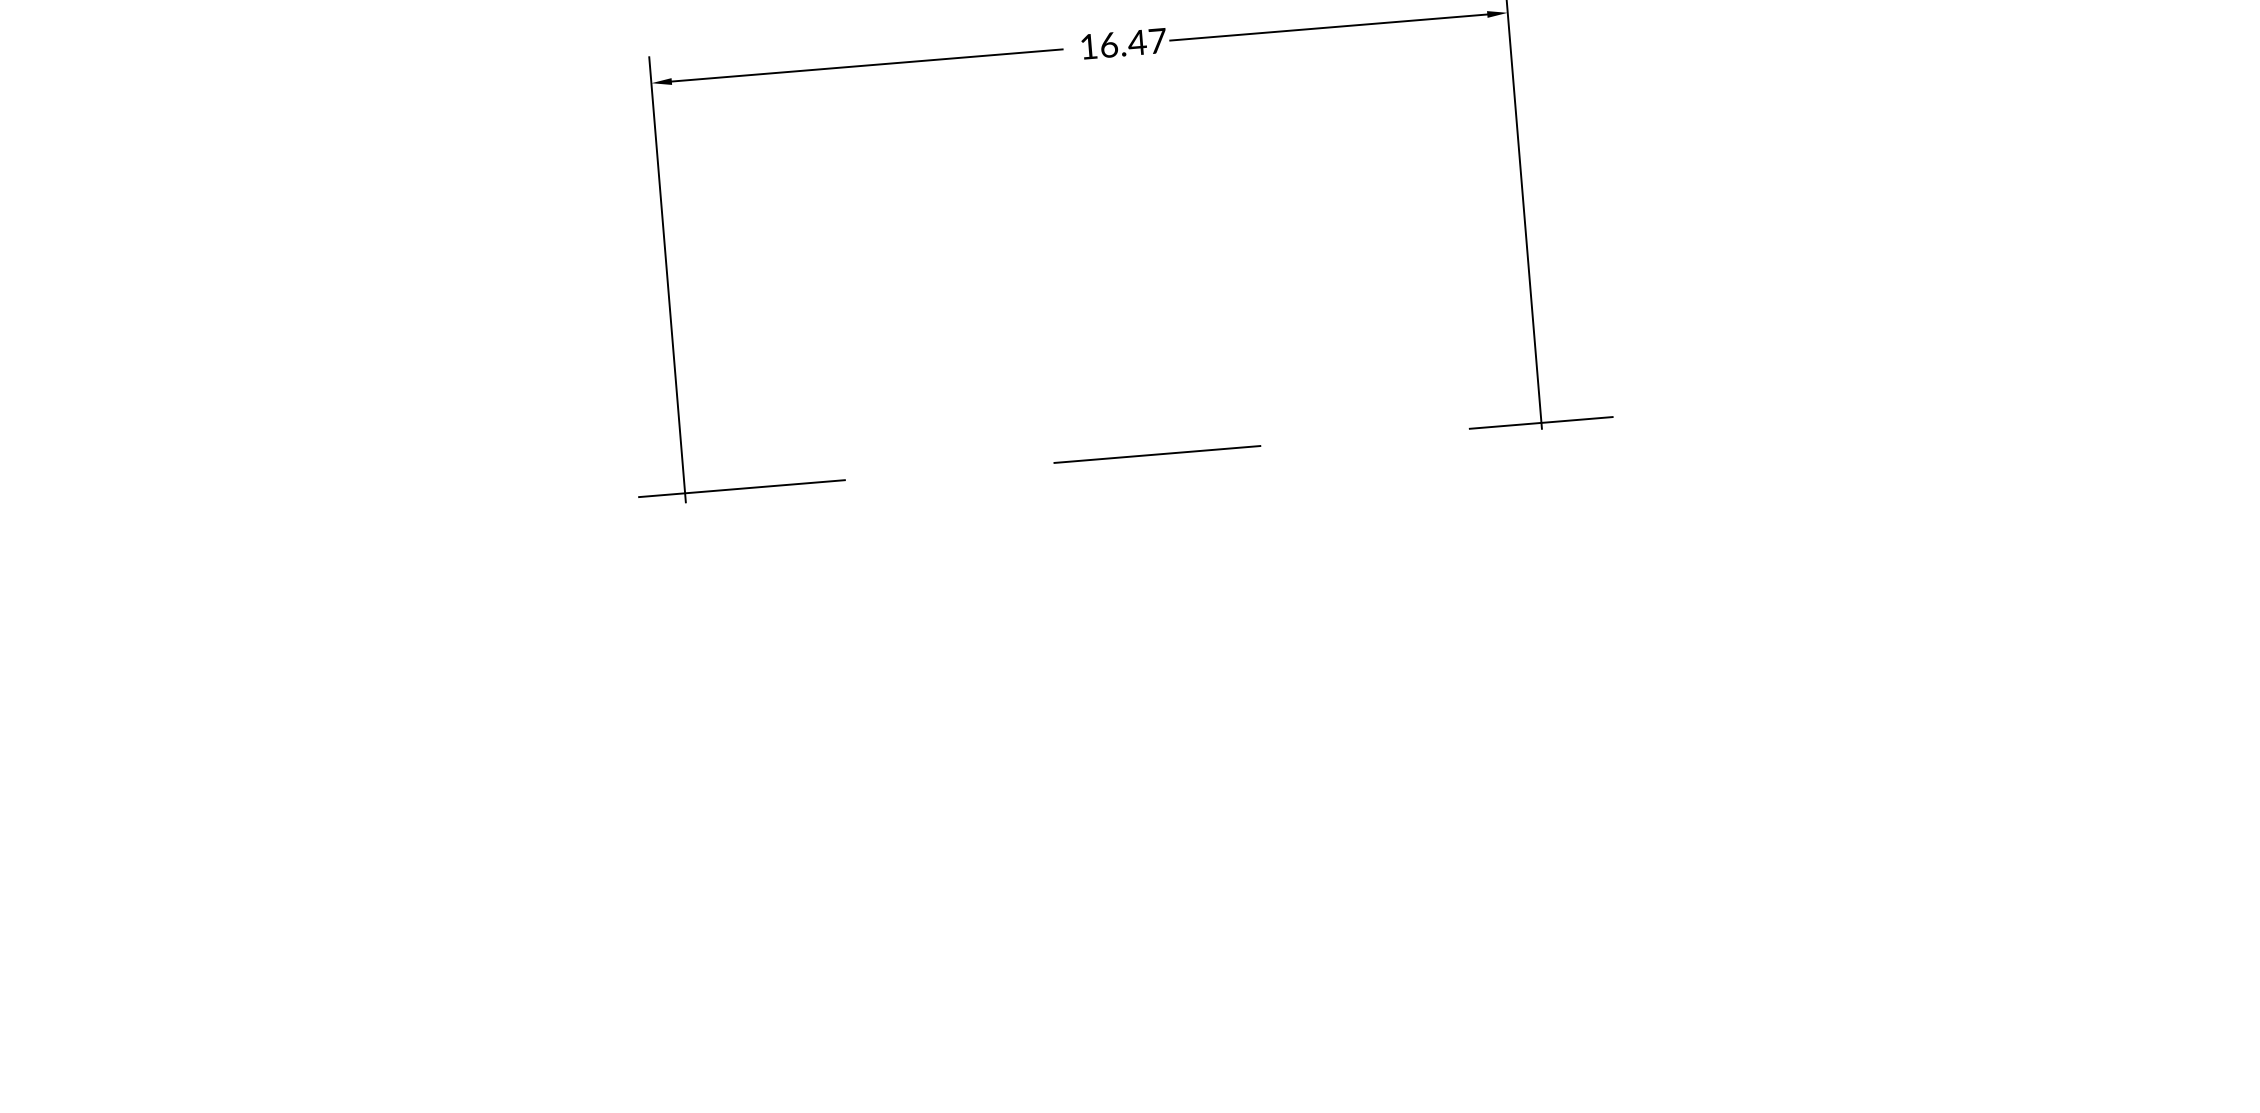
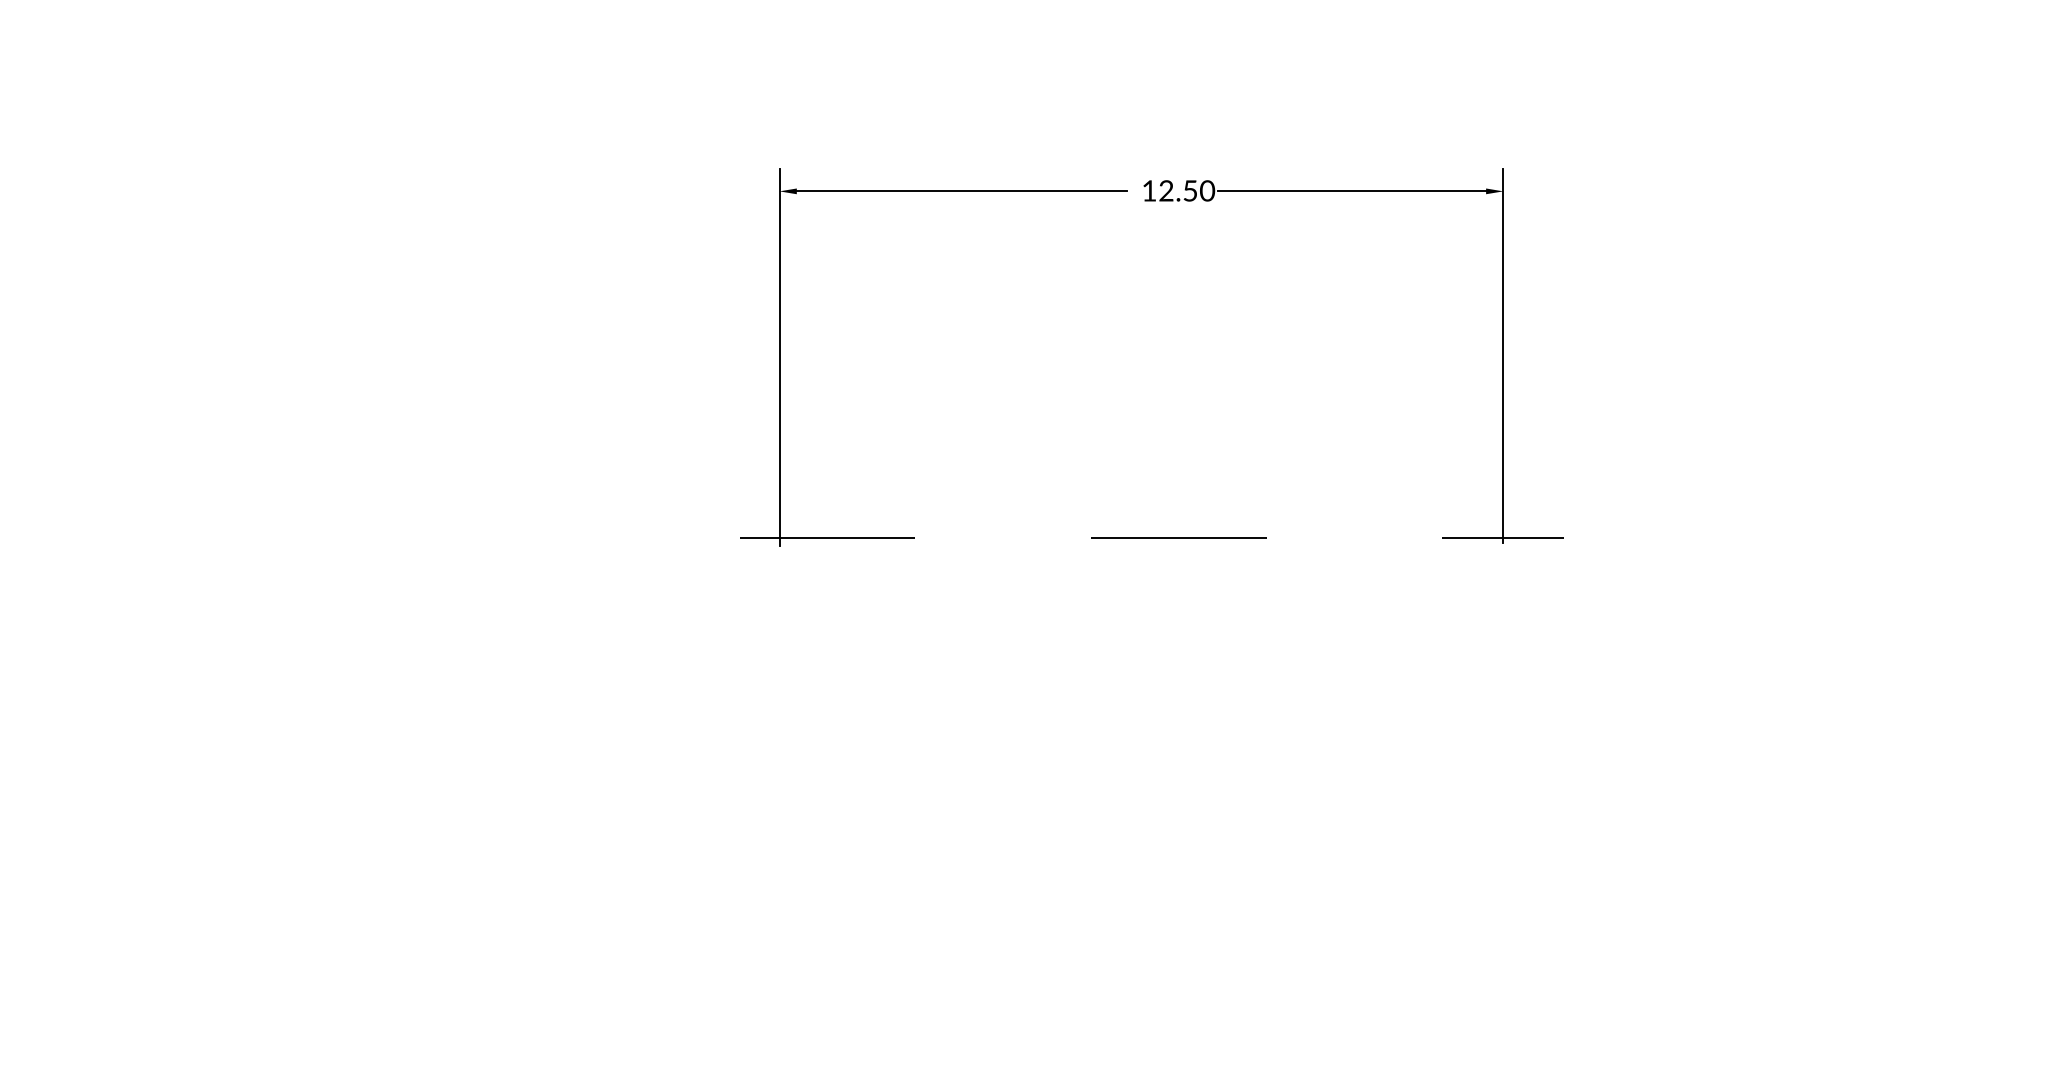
text: (1133, 42) -> (1187, 190), 16.47 -> 12.50

